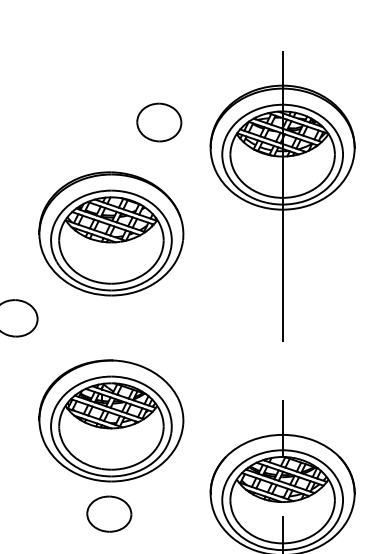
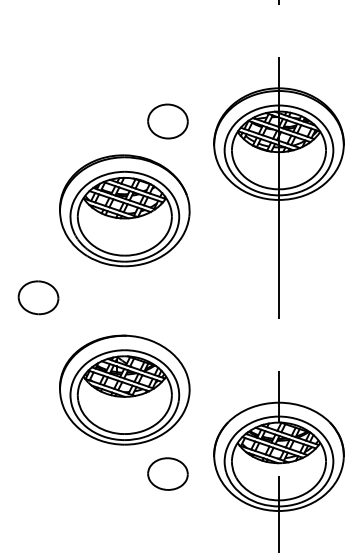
part: (111, 233) -> (124, 210), moved
part: (108, 513) -> (167, 473), moved

